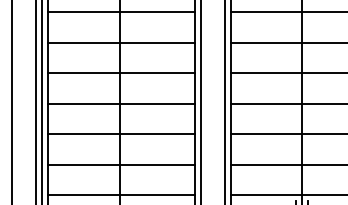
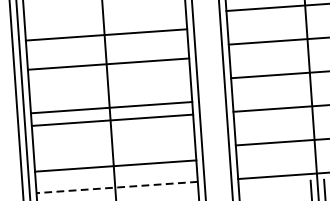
line: (121, 42) -> (106, 34), moved
line: (121, 73) -> (108, 64), moved
line: (121, 103) -> (111, 107), moved
line: (121, 164) -> (115, 165), moved
line: (120, 194) -> (116, 187), solid -> dashed

